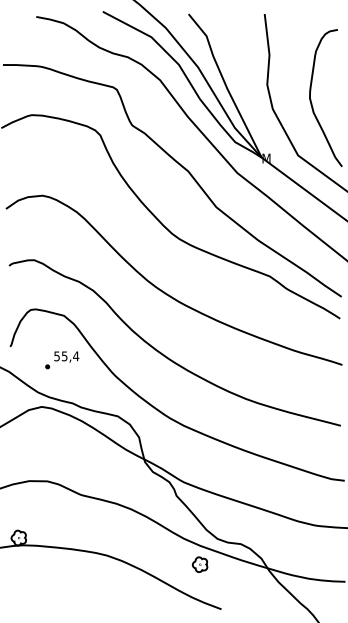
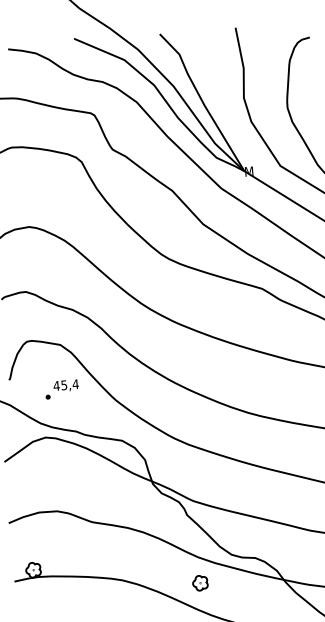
text: (56, 356) -> (56, 386), 55,4 -> 45,4
part: (199, 564) -> (199, 583), moved

